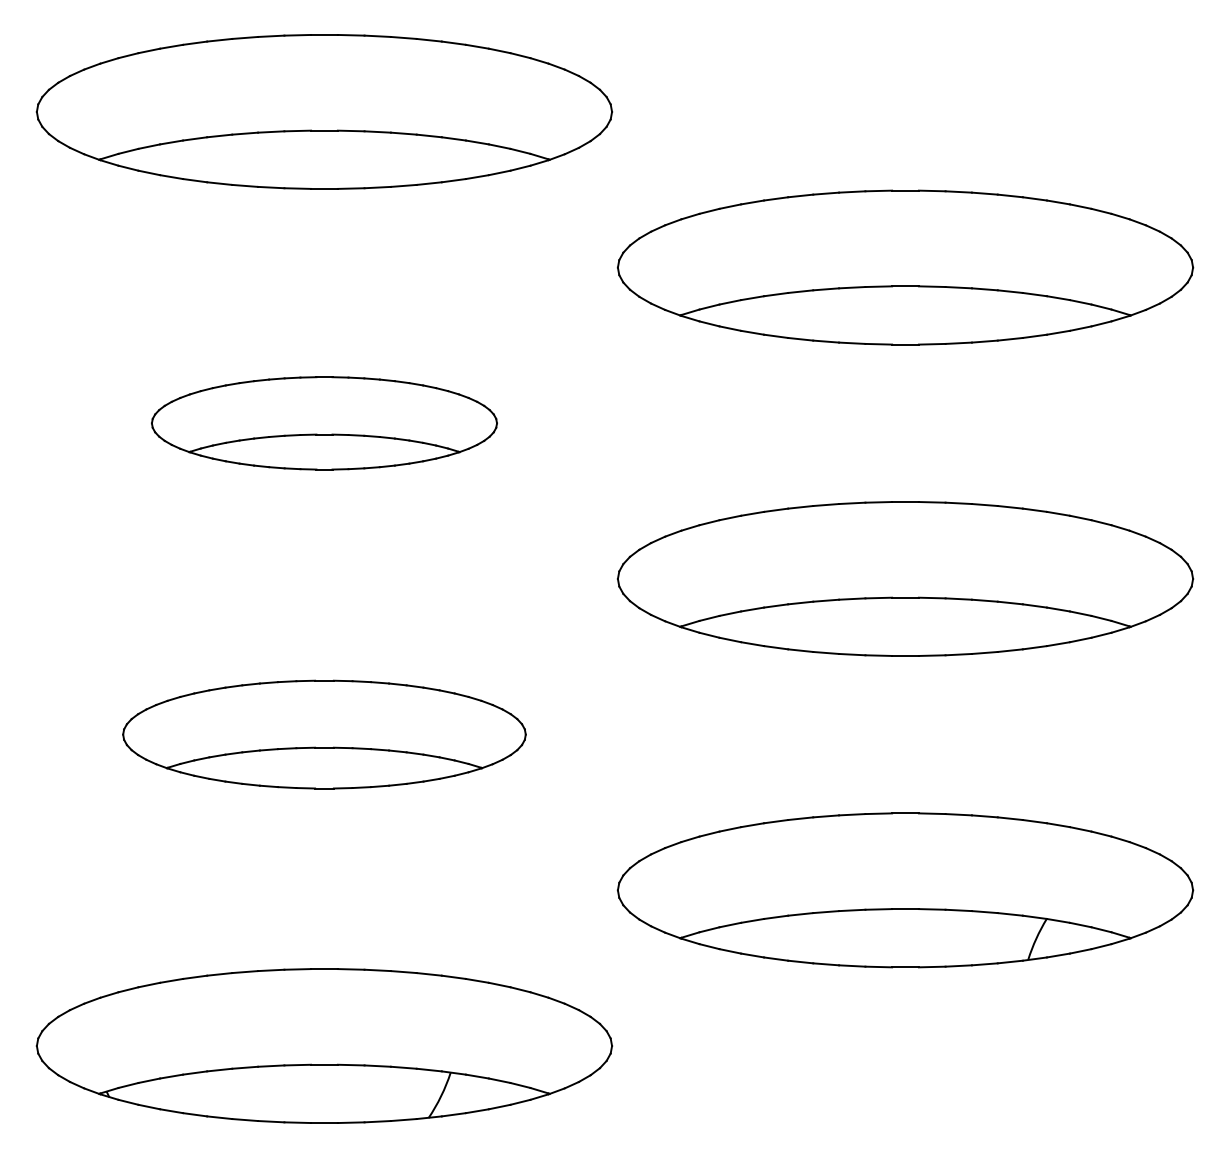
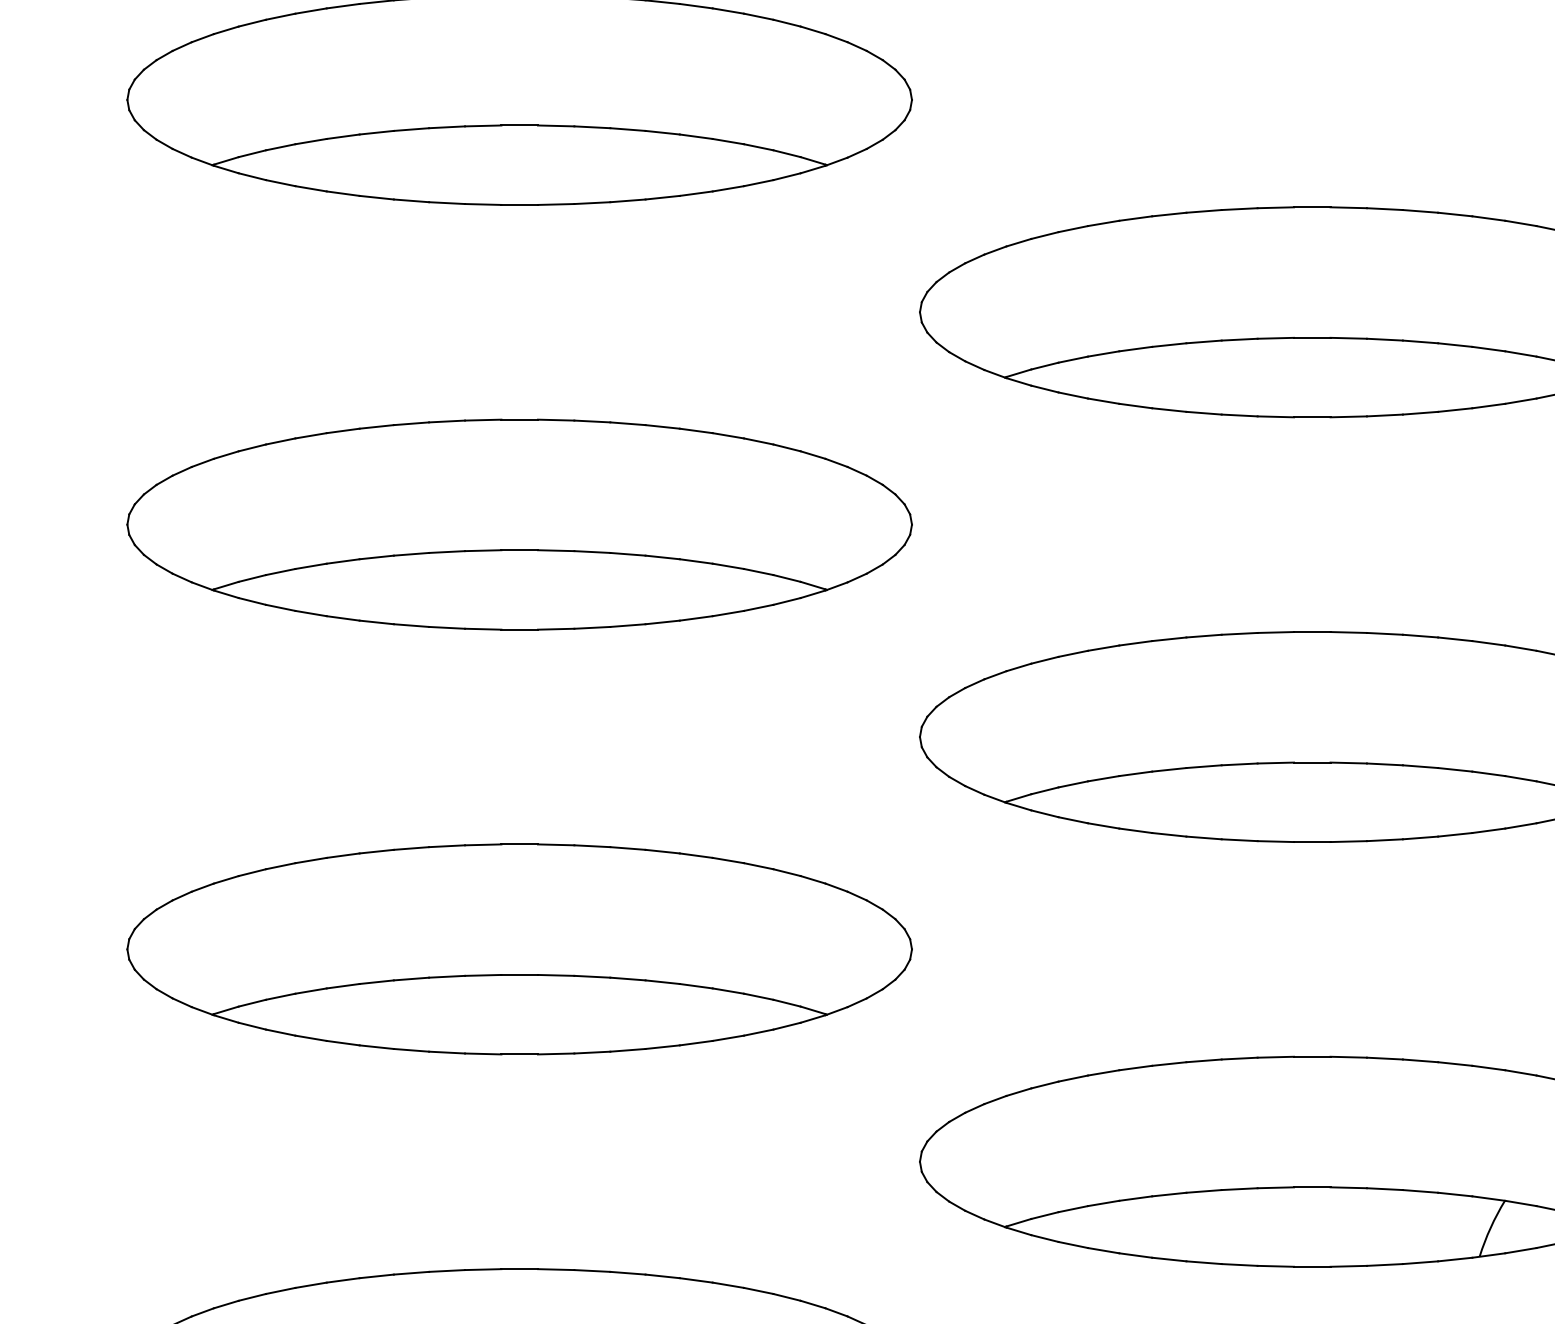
part: (324, 423) -> (519, 524), size x1.67
part: (324, 734) -> (519, 949), size x1.43

